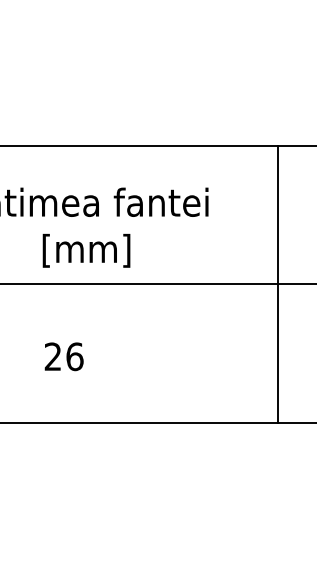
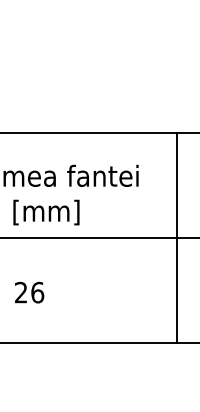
line: (277, 284) -> (176, 238), moved

